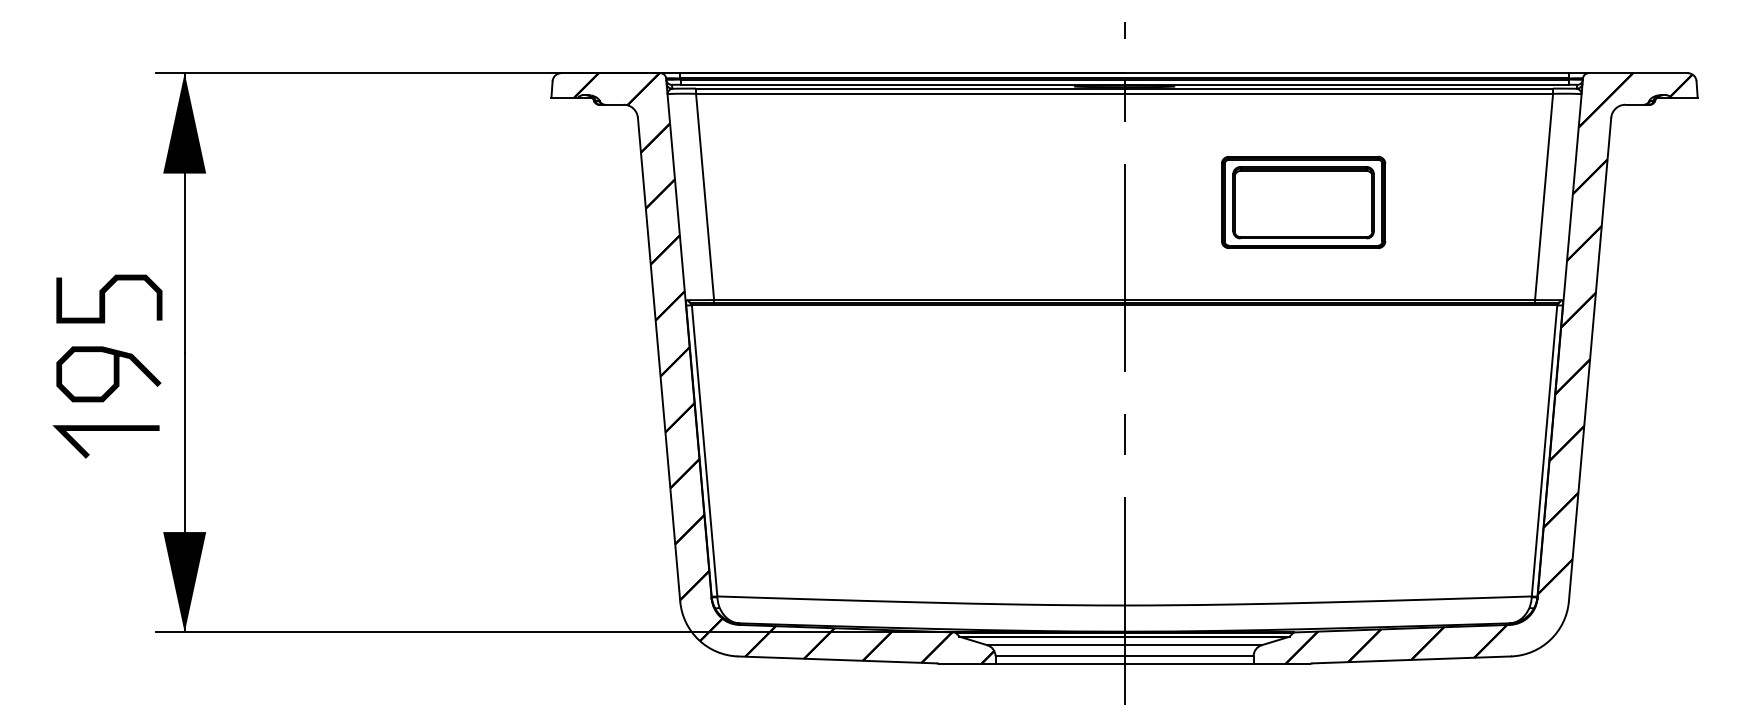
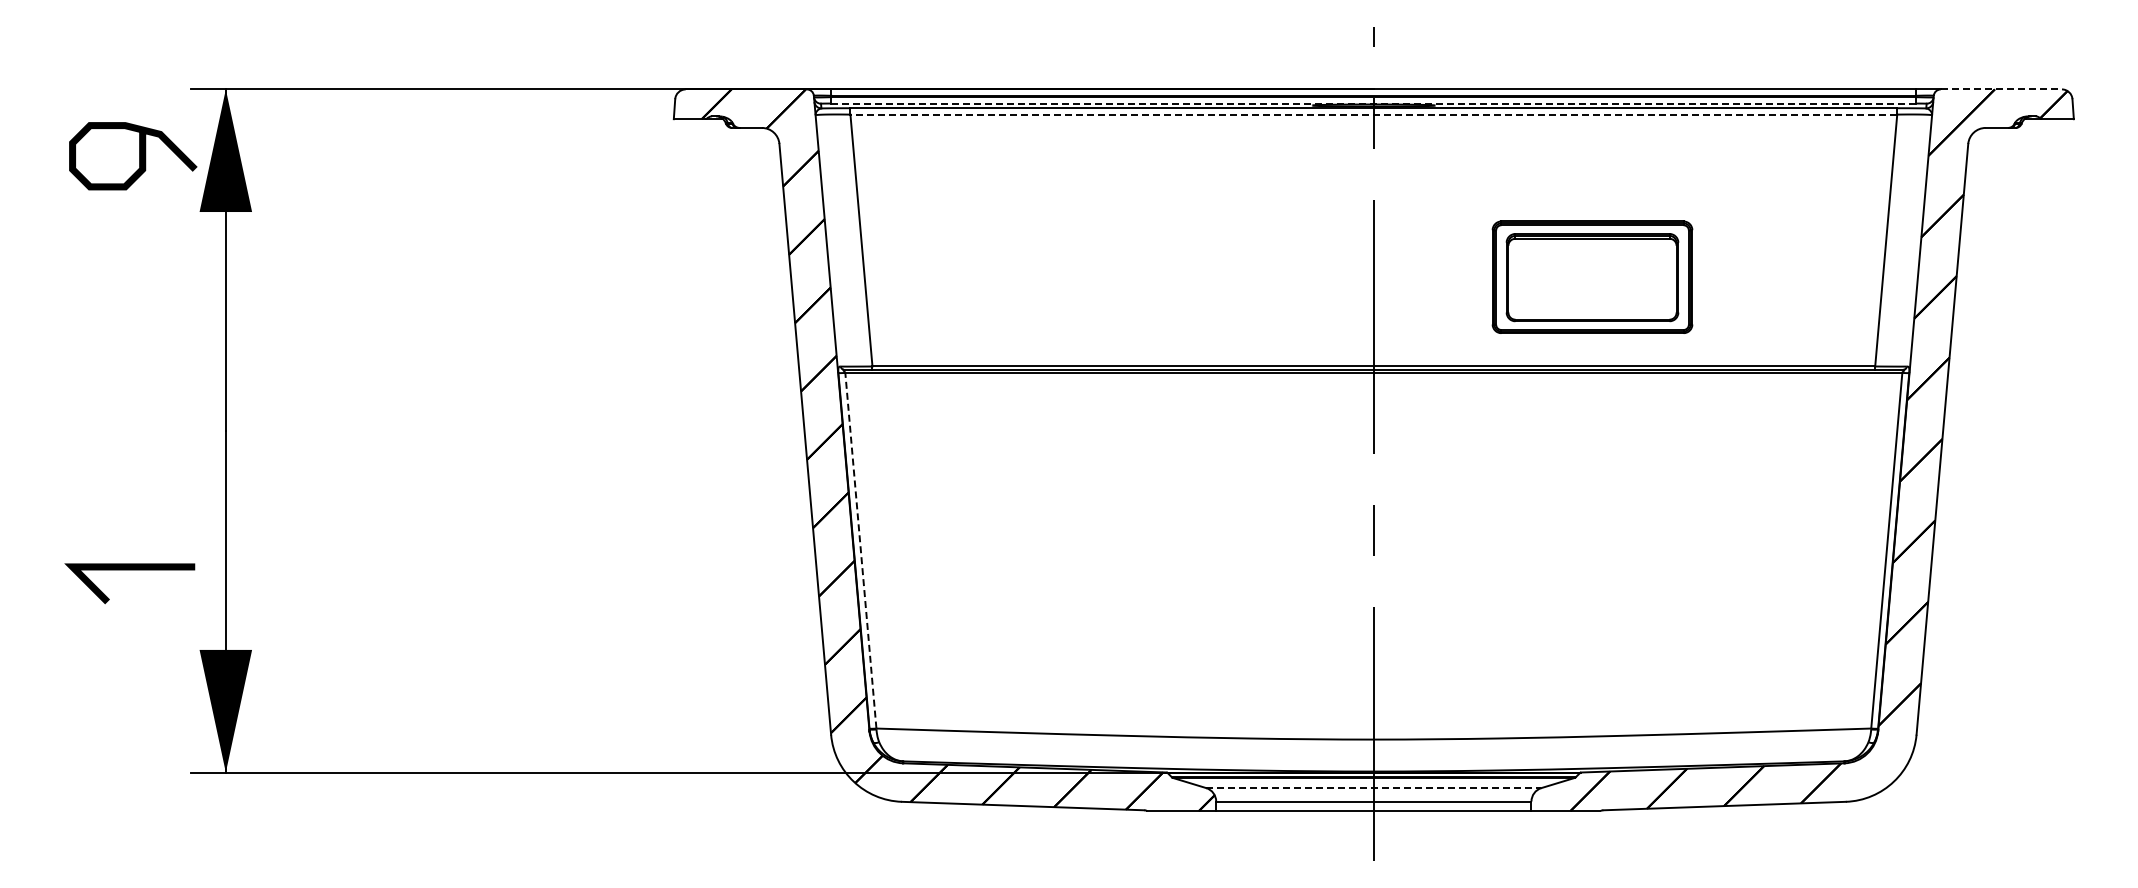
line: (1638, 73) -> (2001, 89), solid -> dashed
line: (1125, 84) -> (1374, 103), solid -> dashed
line: (1124, 93) -> (1373, 114), solid -> dashed
part: (1303, 201) -> (1592, 276), moved
curve: (105, 298) -> (128, 364), removed
curve: (114, 374) -> (139, 156), moved
line: (105, 431) -> (129, 570), moved
line: (704, 450) -> (860, 550), solid -> dashed
line: (1124, 645) -> (1373, 788), solid -> dashed

